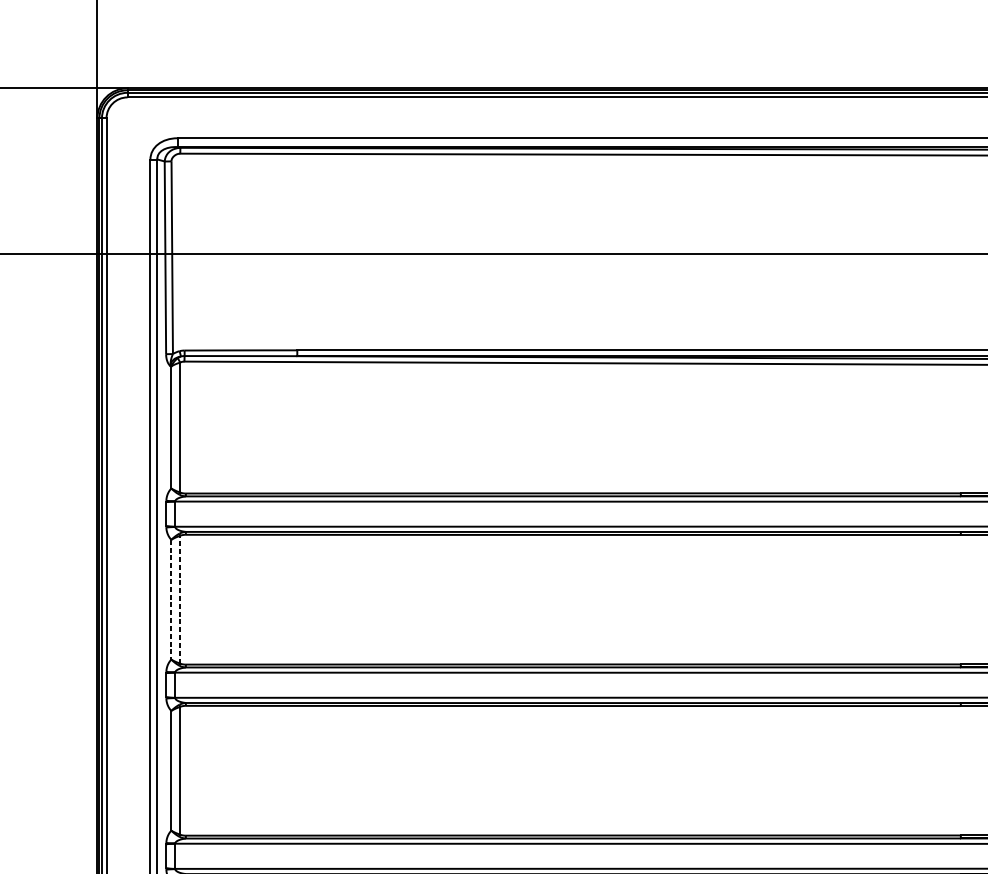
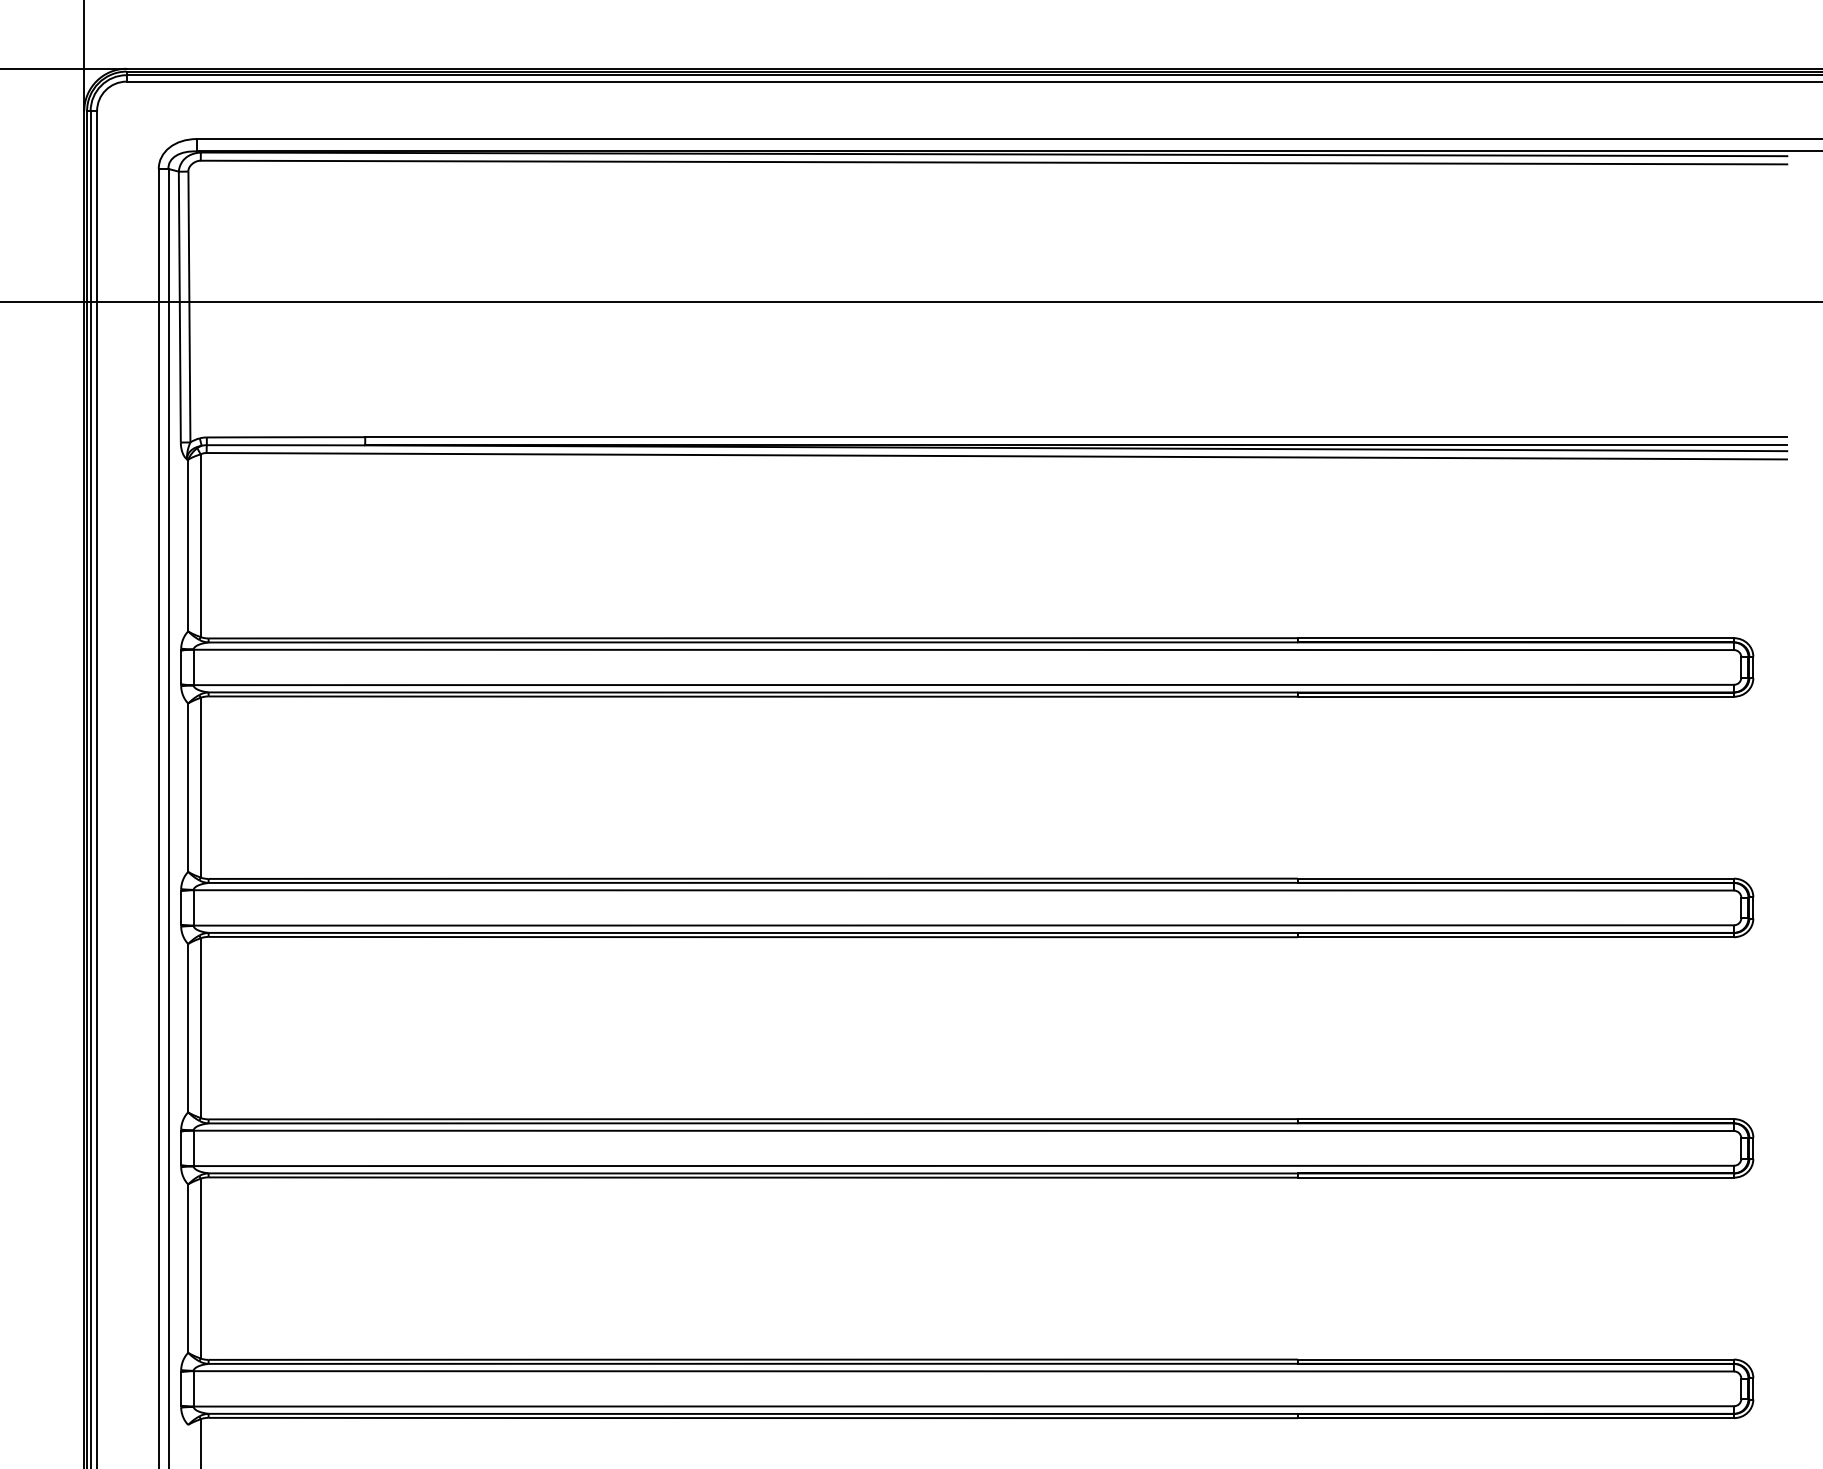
line: (180, 599) -> (200, 787), dashed -> solid
line: (171, 600) -> (188, 788), dashed -> solid

